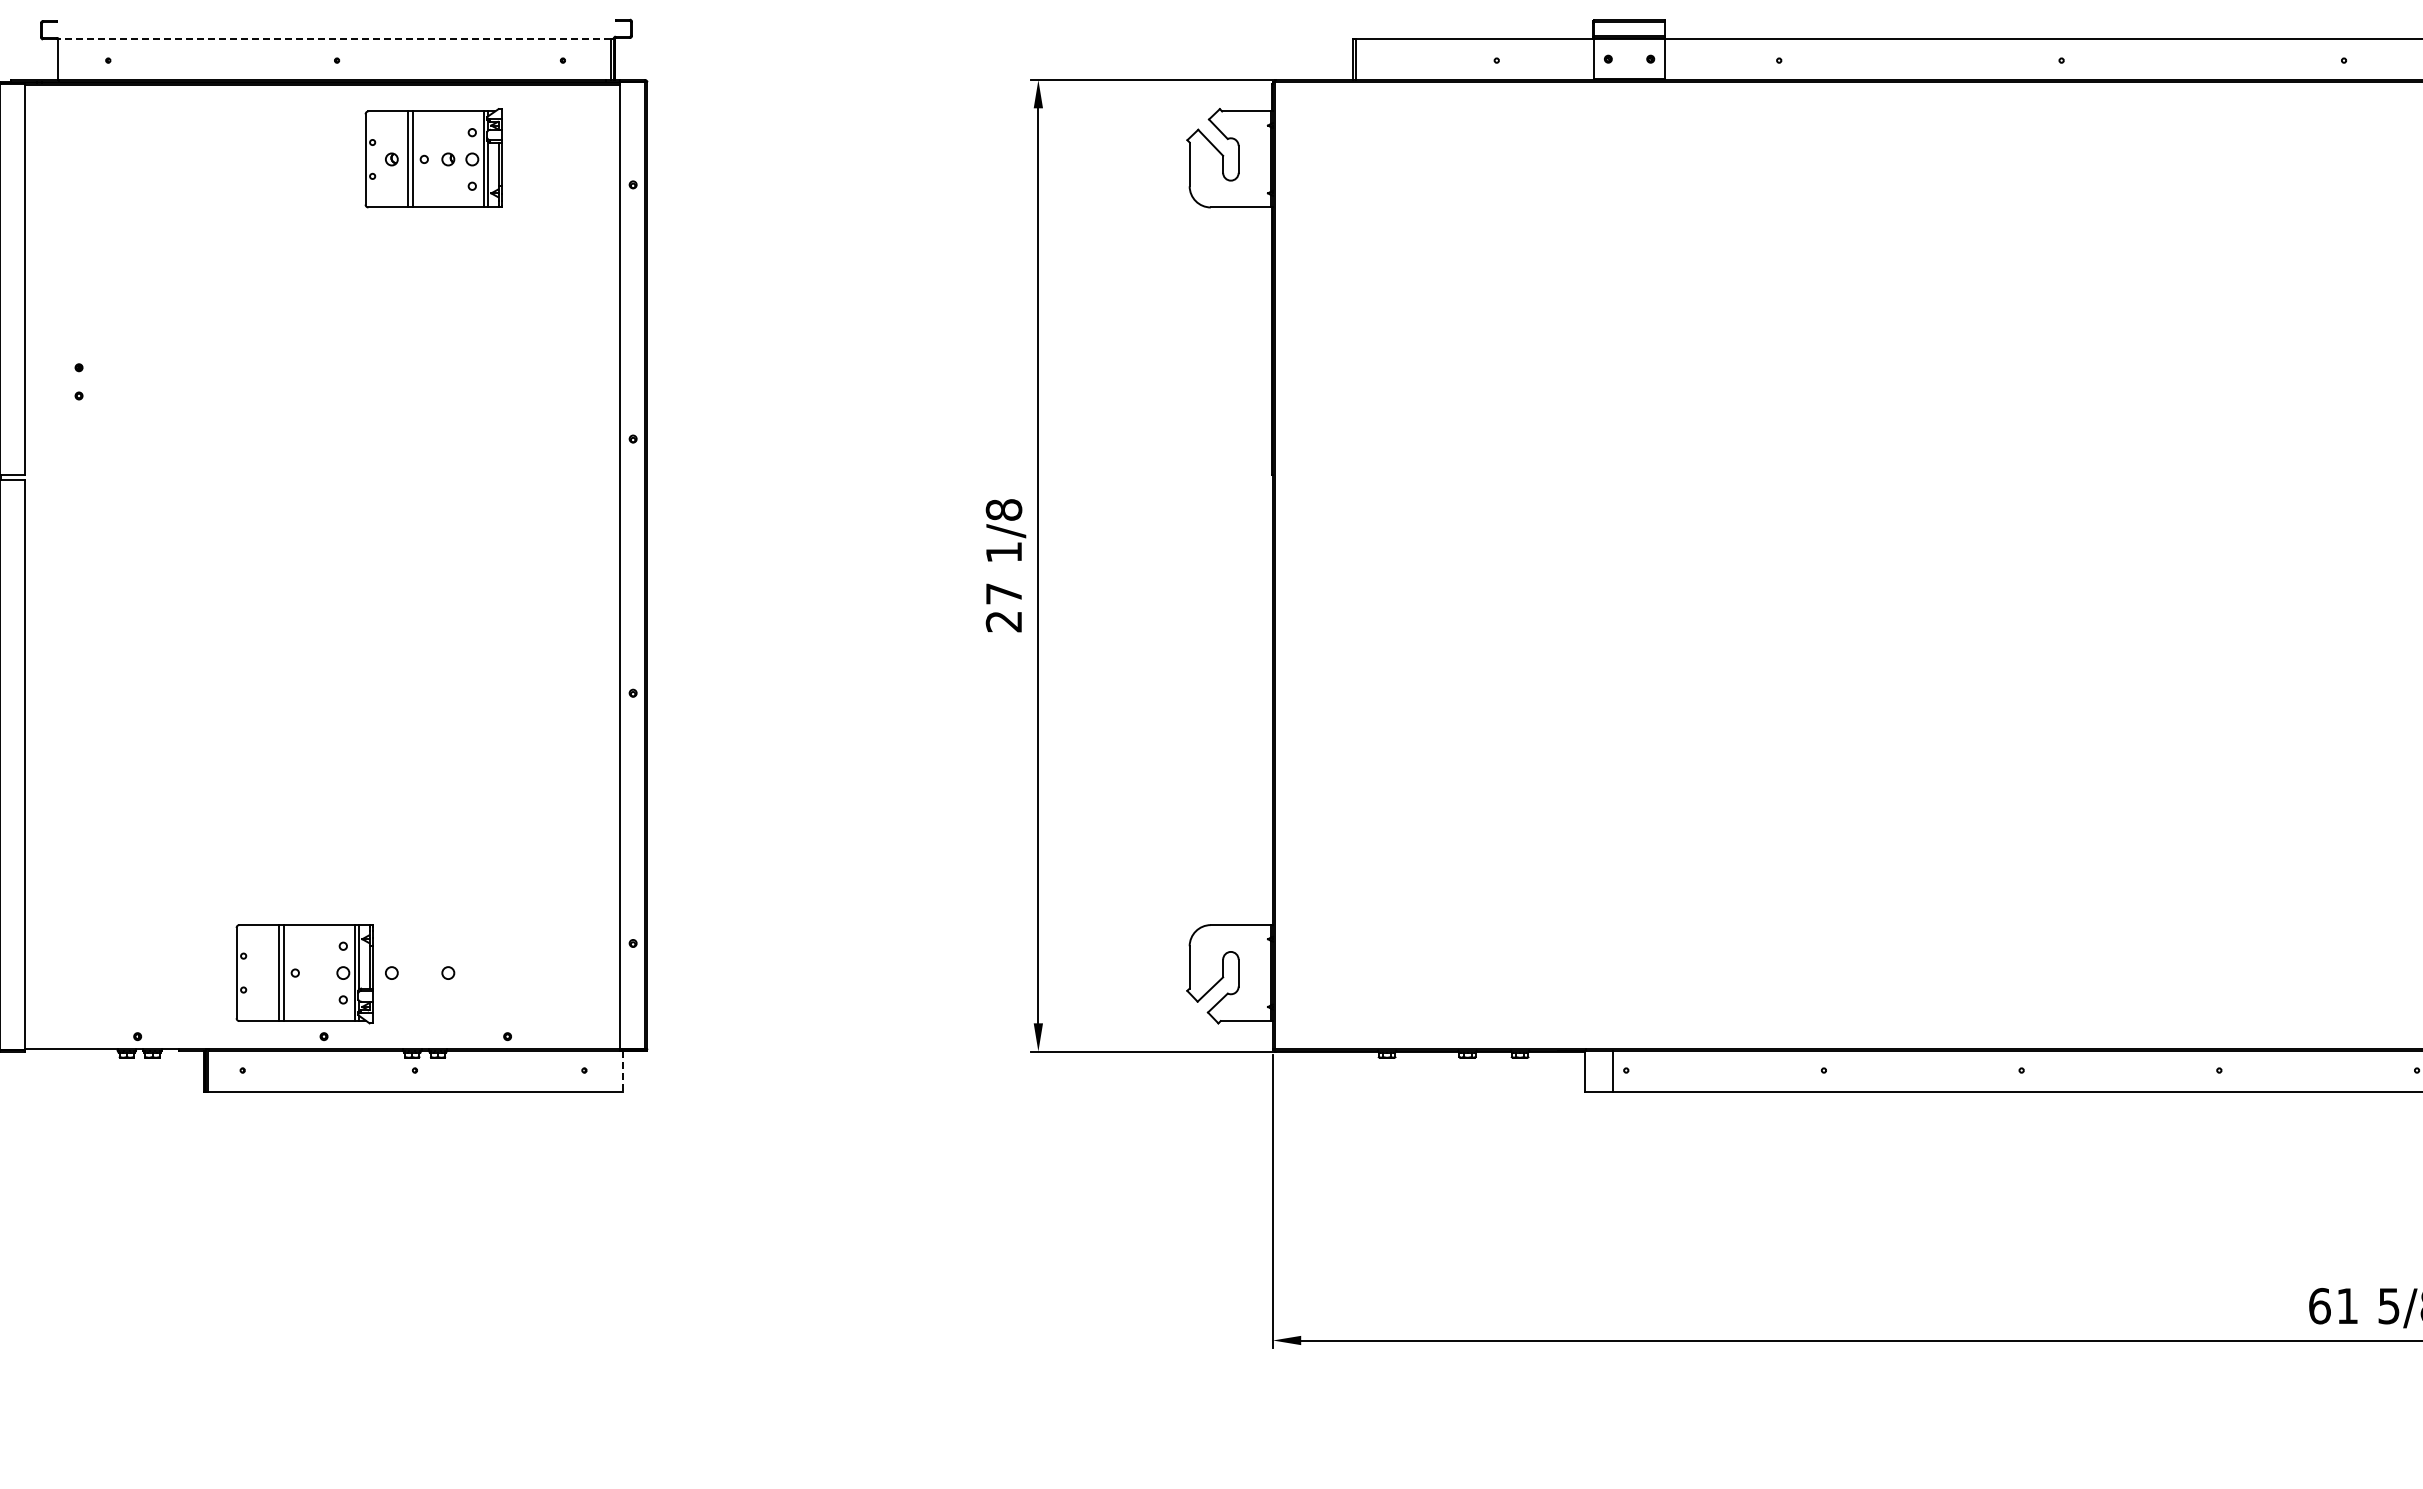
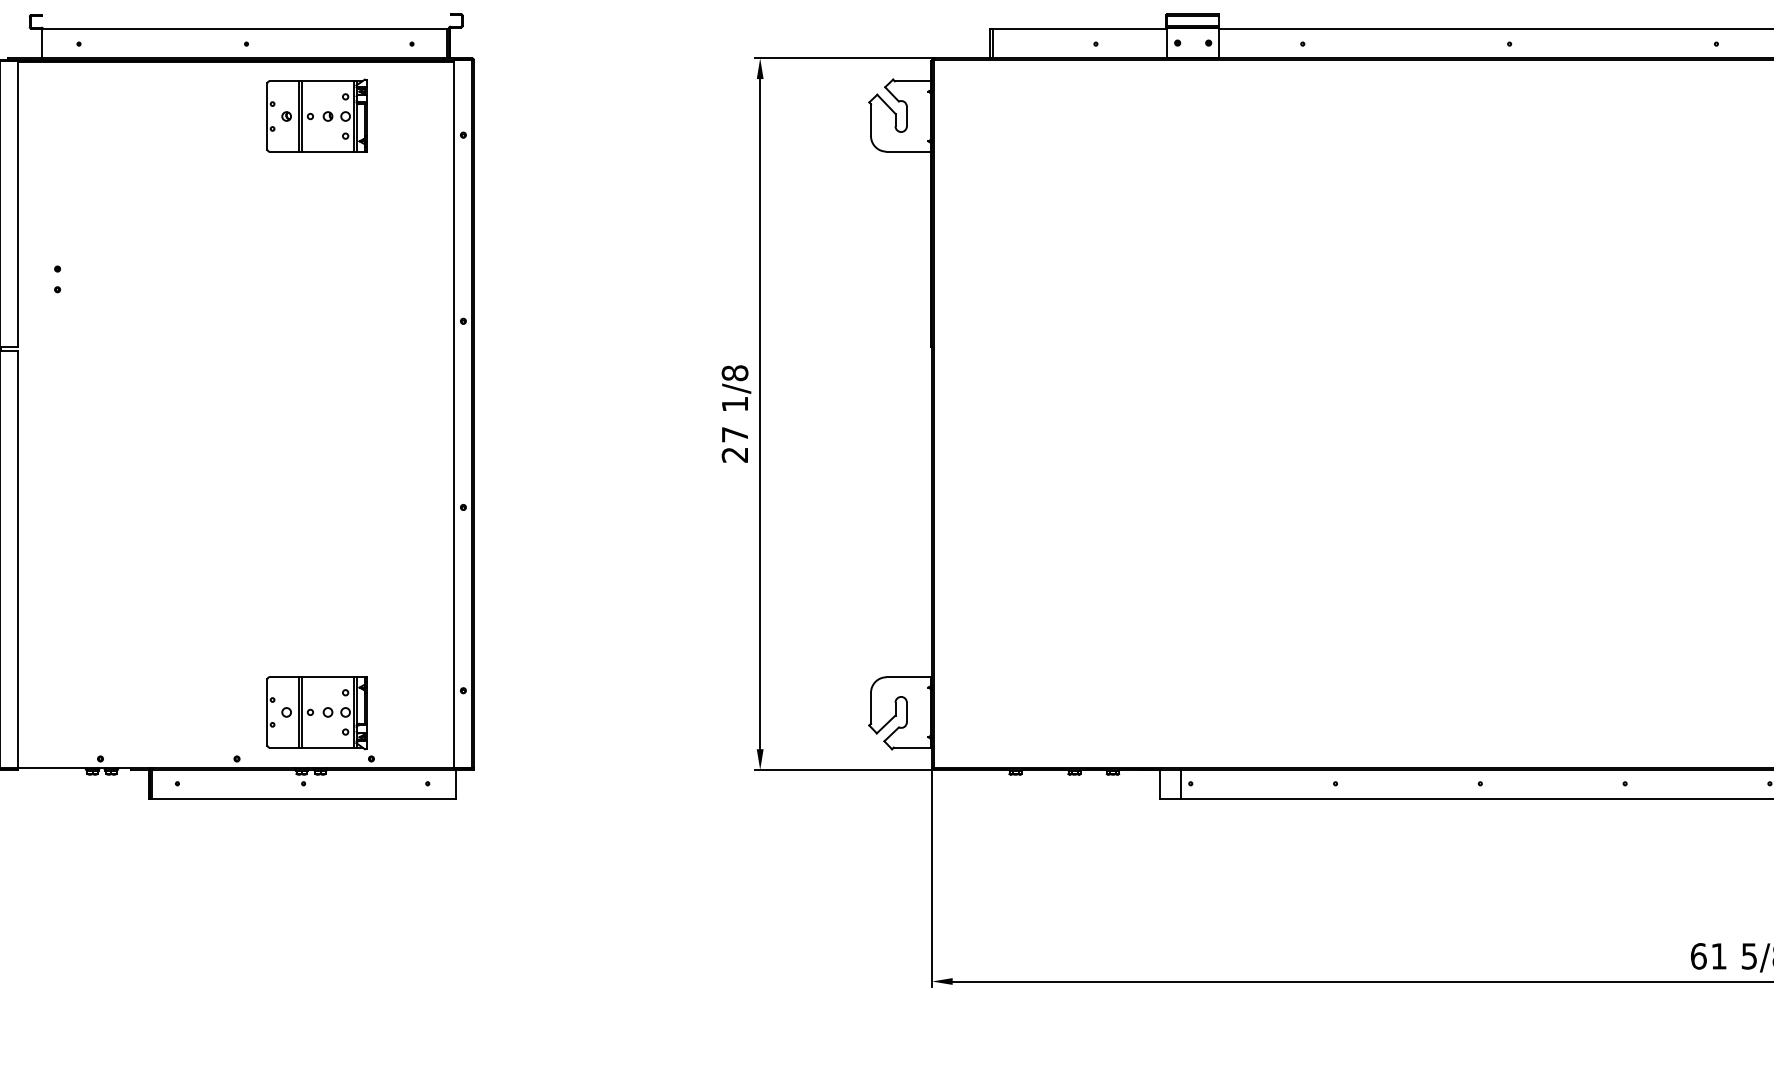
line: (334, 39) -> (244, 28), dashed -> solid
part: (304, 974) -> (317, 713), moved
line: (622, 1071) -> (455, 784), dashed -> solid

